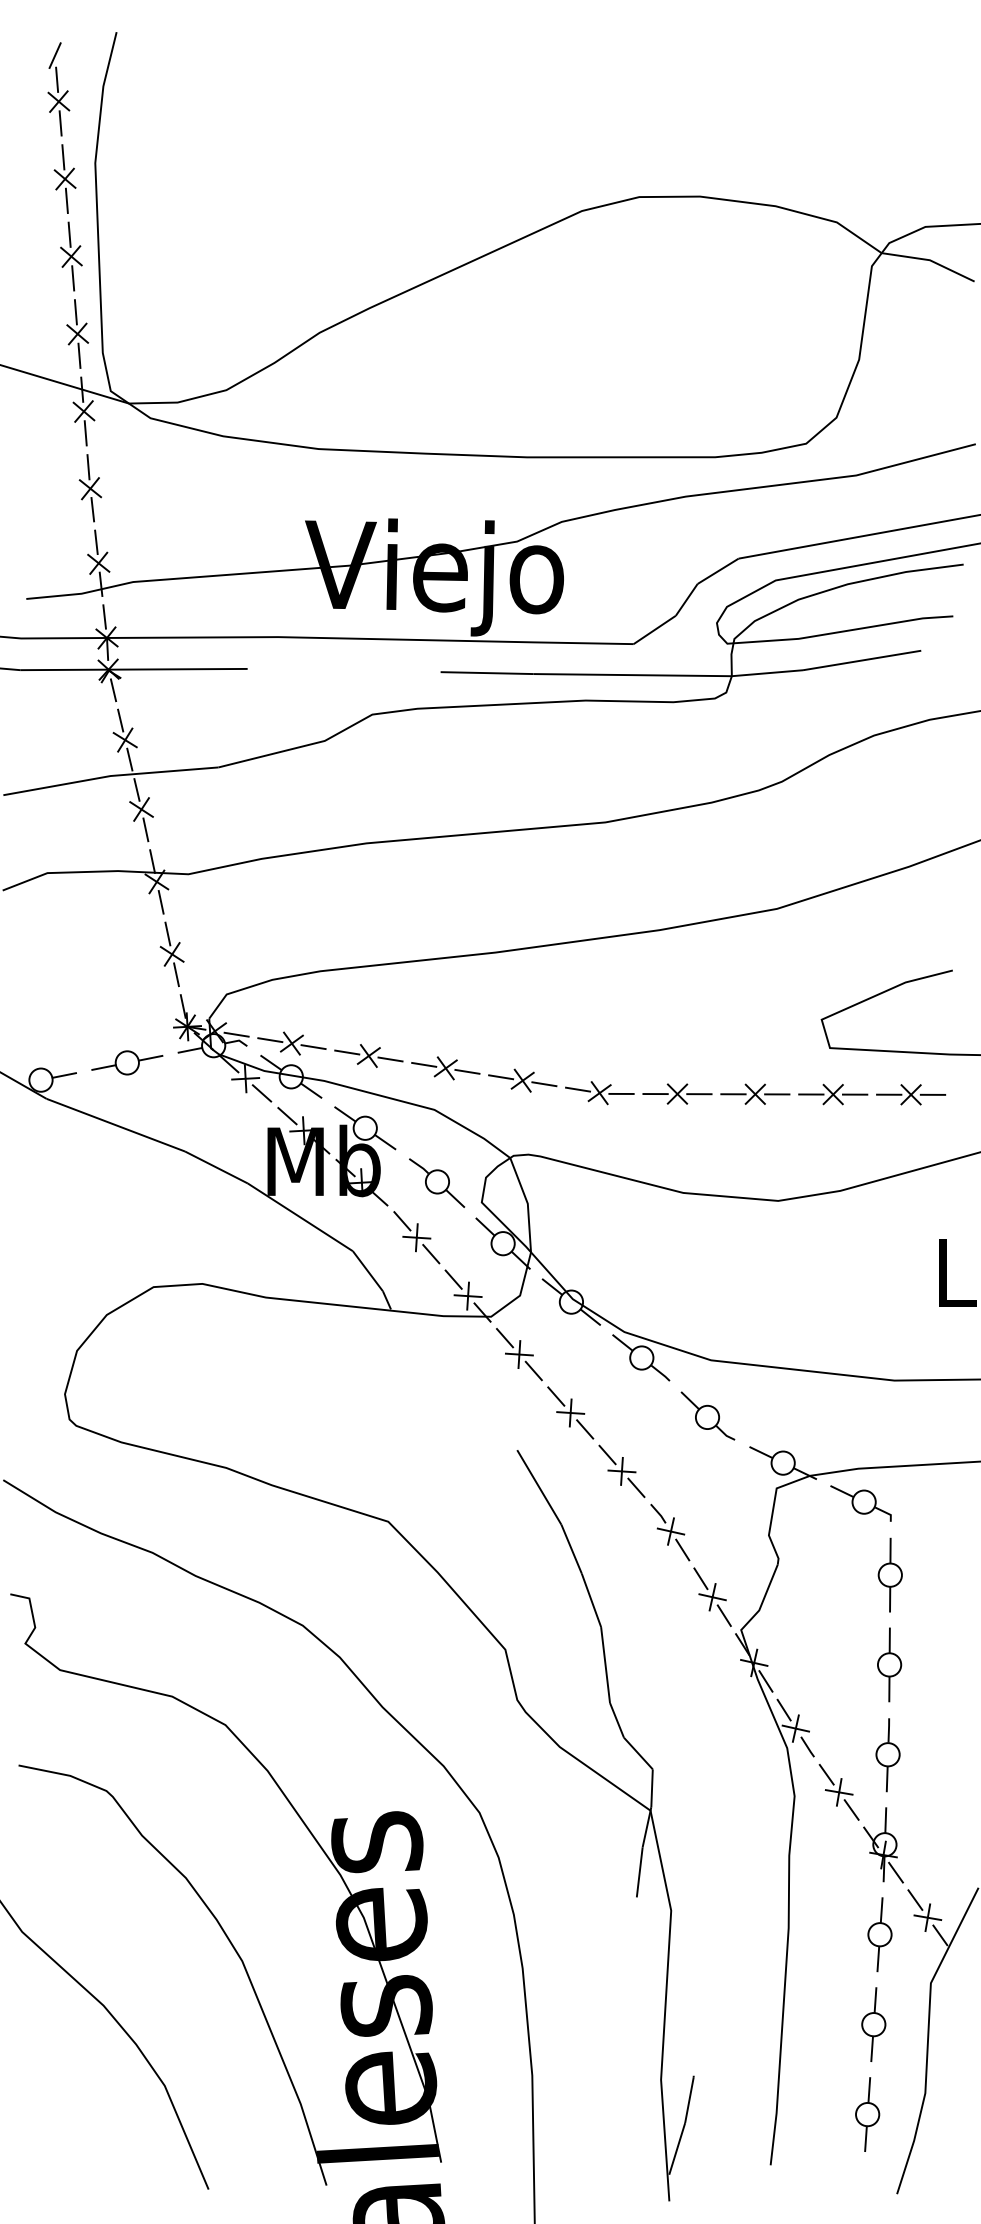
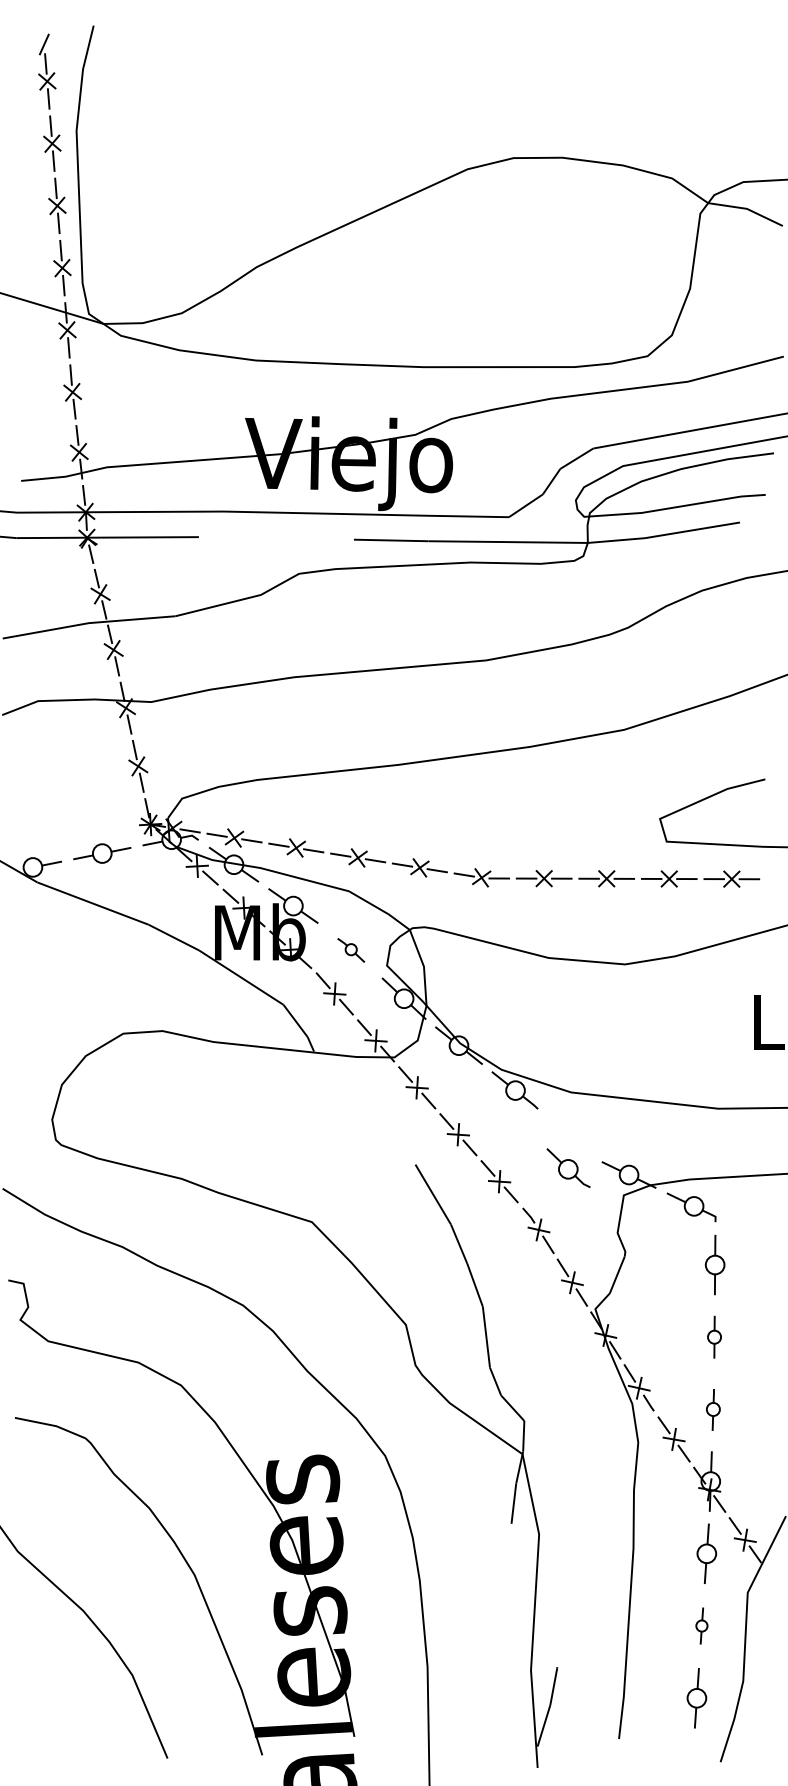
part: (436, 1183) -> (350, 950), size x0.6
part: (707, 1415) -> (568, 1167), moved
part: (889, 1665) -> (714, 1337), size x0.7
part: (888, 1755) -> (713, 1409), size x0.7
part: (873, 2023) -> (701, 1625), size x0.6

